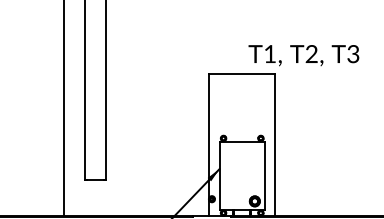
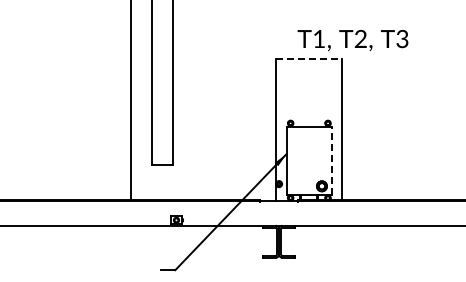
text: (303, 55) -> (352, 40), moved
line: (242, 74) -> (309, 59), solid -> dashed
line: (265, 175) -> (332, 160), solid -> dashed

